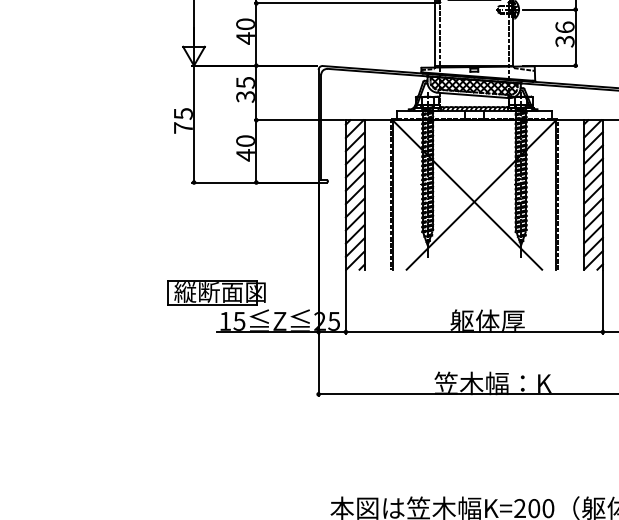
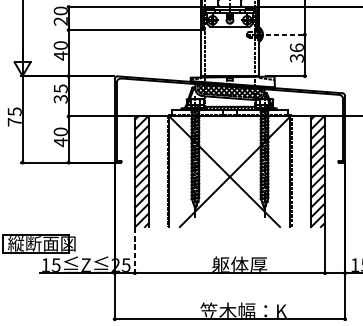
line: (550, 9) -> (286, 34), solid -> dashed
line: (345, 302) -> (134, 251), solid -> dashed

